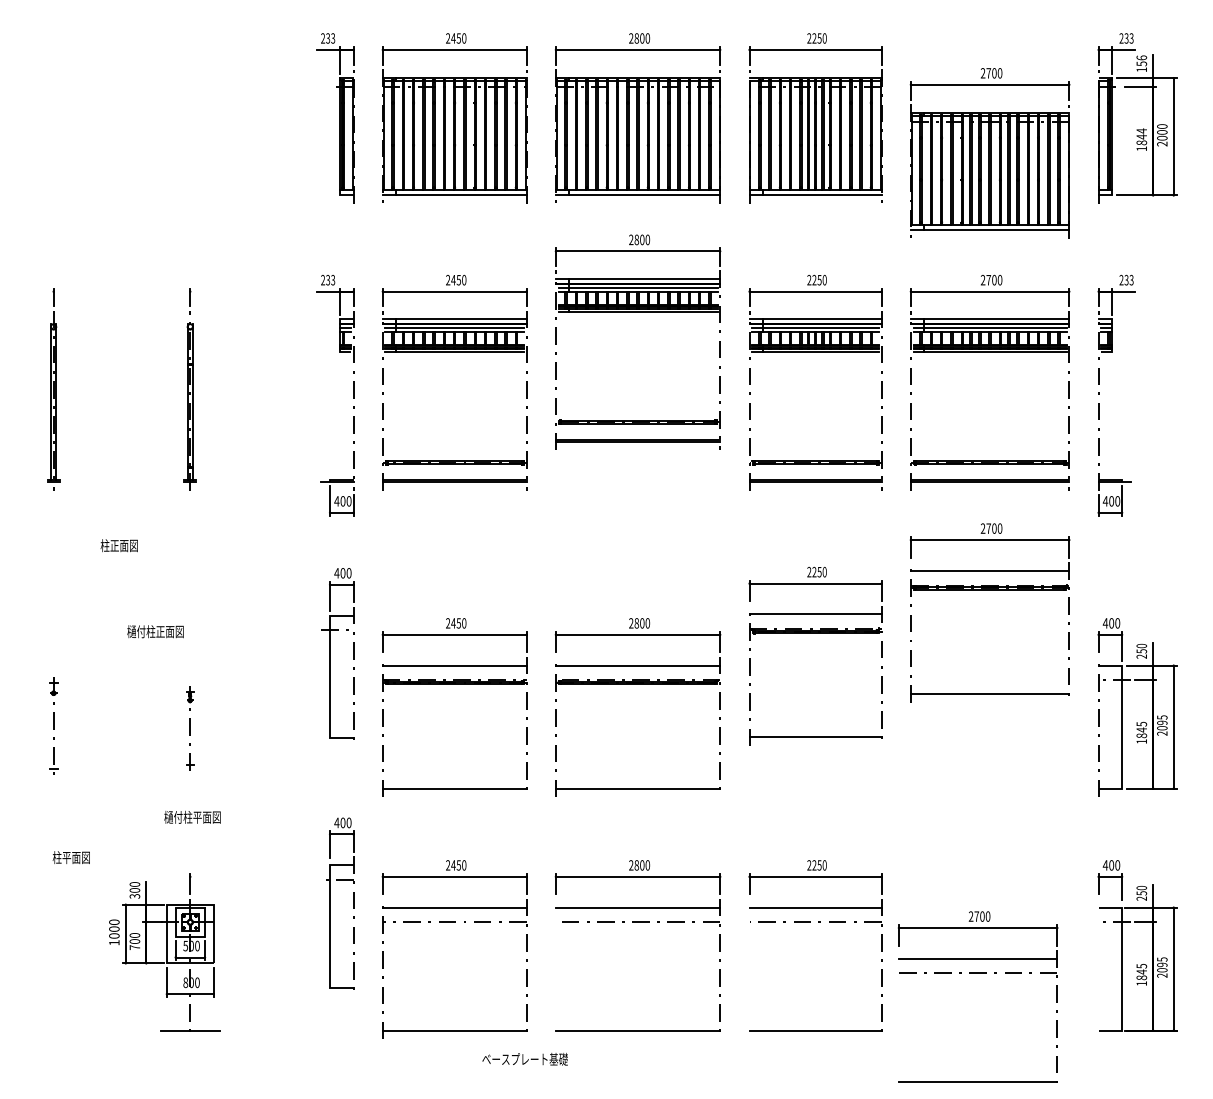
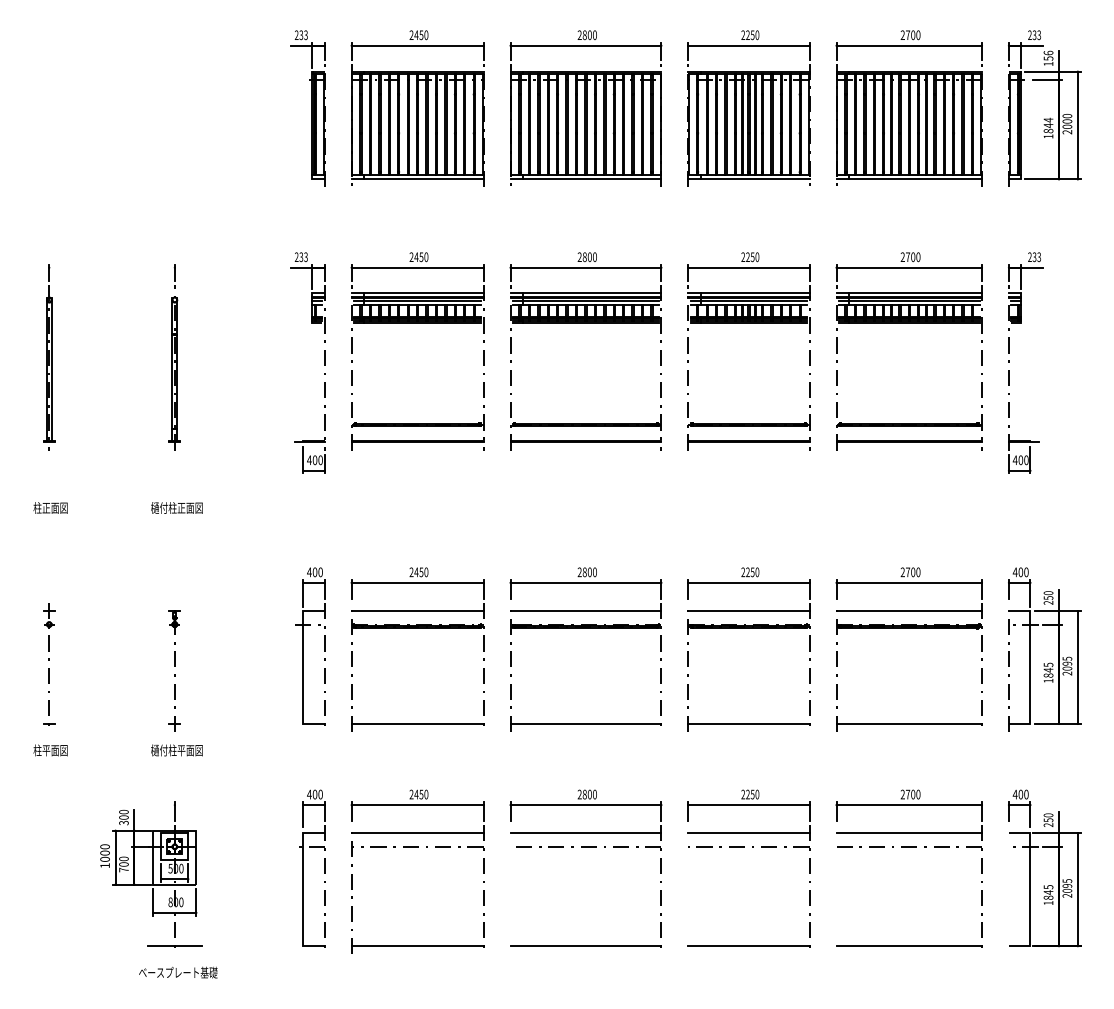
part: (989, 153) -> (908, 108), moved
part: (637, 312) -> (585, 323), moved
text: (119, 545) -> (50, 507), moved
part: (989, 589) -> (908, 628), moved
text: (155, 631) -> (176, 507), moved
part: (815, 633) -> (748, 628), moved
part: (330, 654) -> (303, 646), moved
part: (53, 723) -> (49, 664), size x1.43
part: (189, 730) -> (174, 670), size x1.67
text: (71, 857) -> (50, 750), moved
part: (330, 903) -> (303, 868), moved
part: (977, 974) -> (908, 847), moved
text: (525, 1059) -> (178, 972), moved

